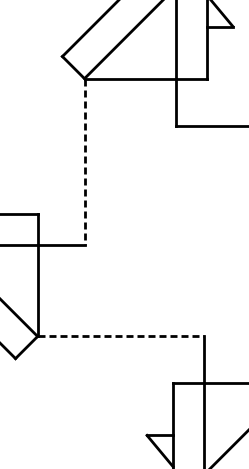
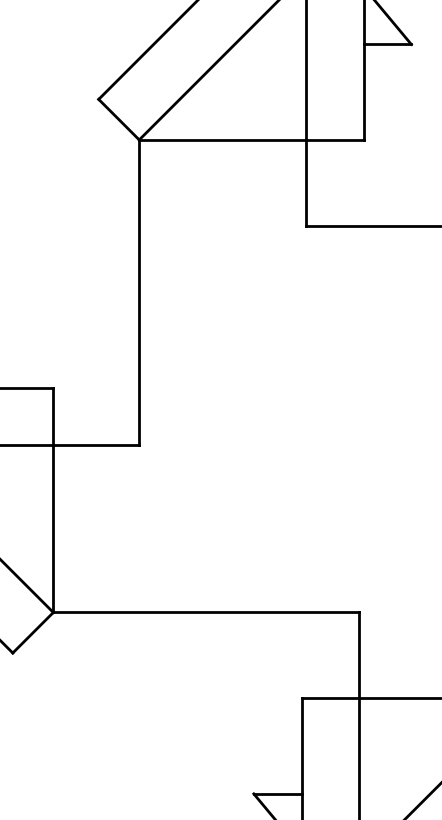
line: (84, 162) -> (139, 293), dashed -> solid
line: (121, 336) -> (207, 612), dashed -> solid

